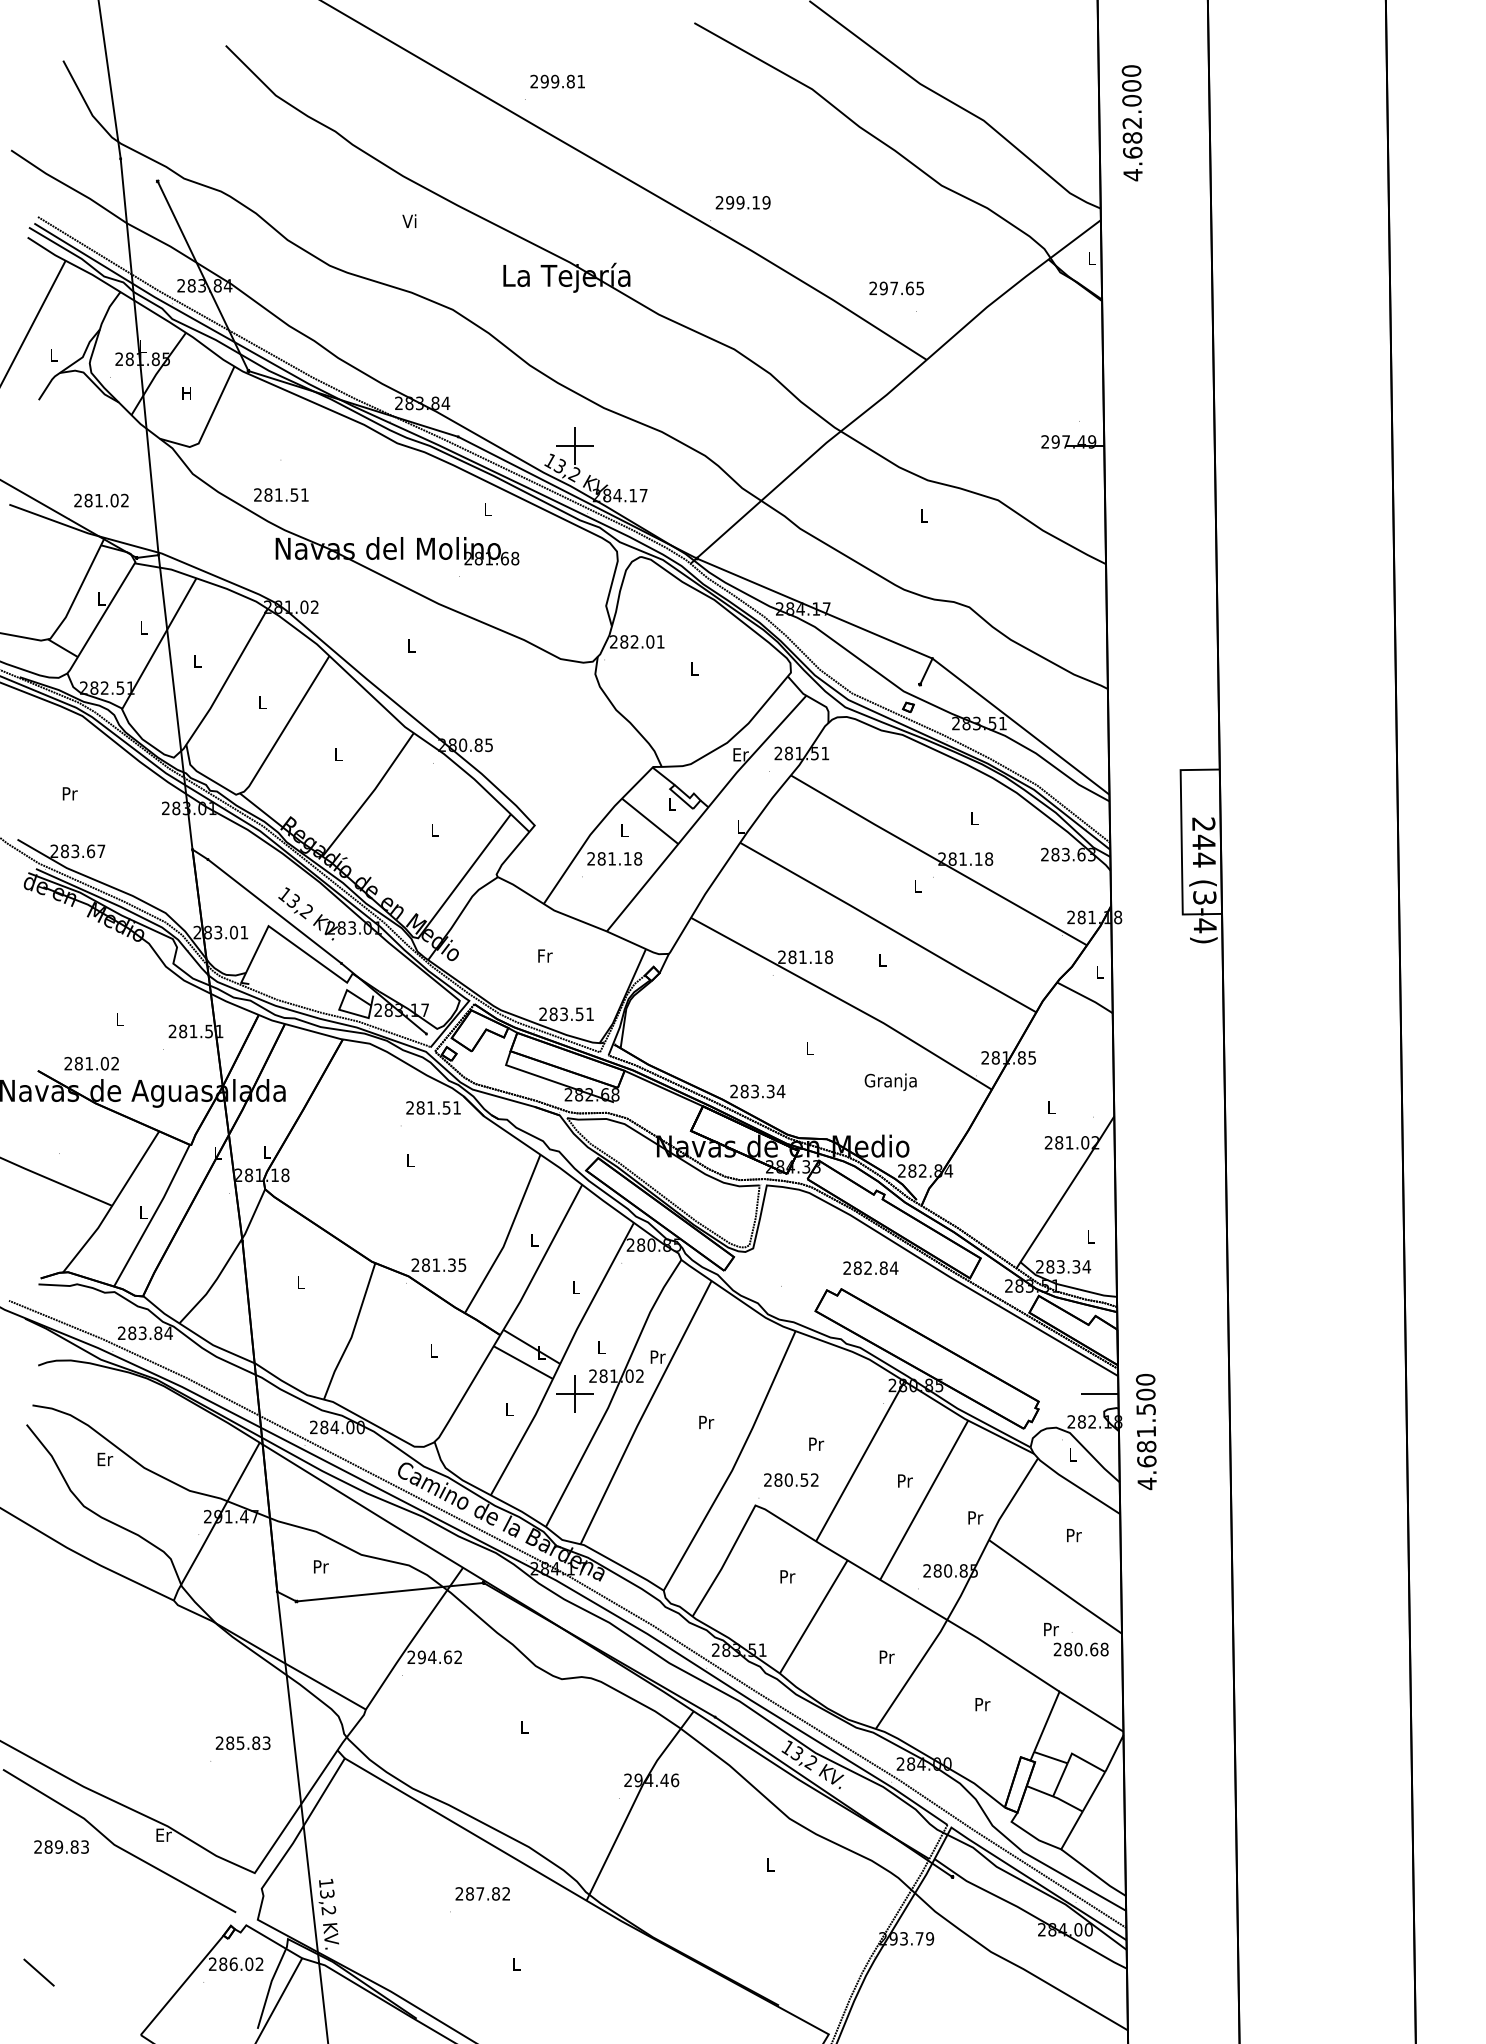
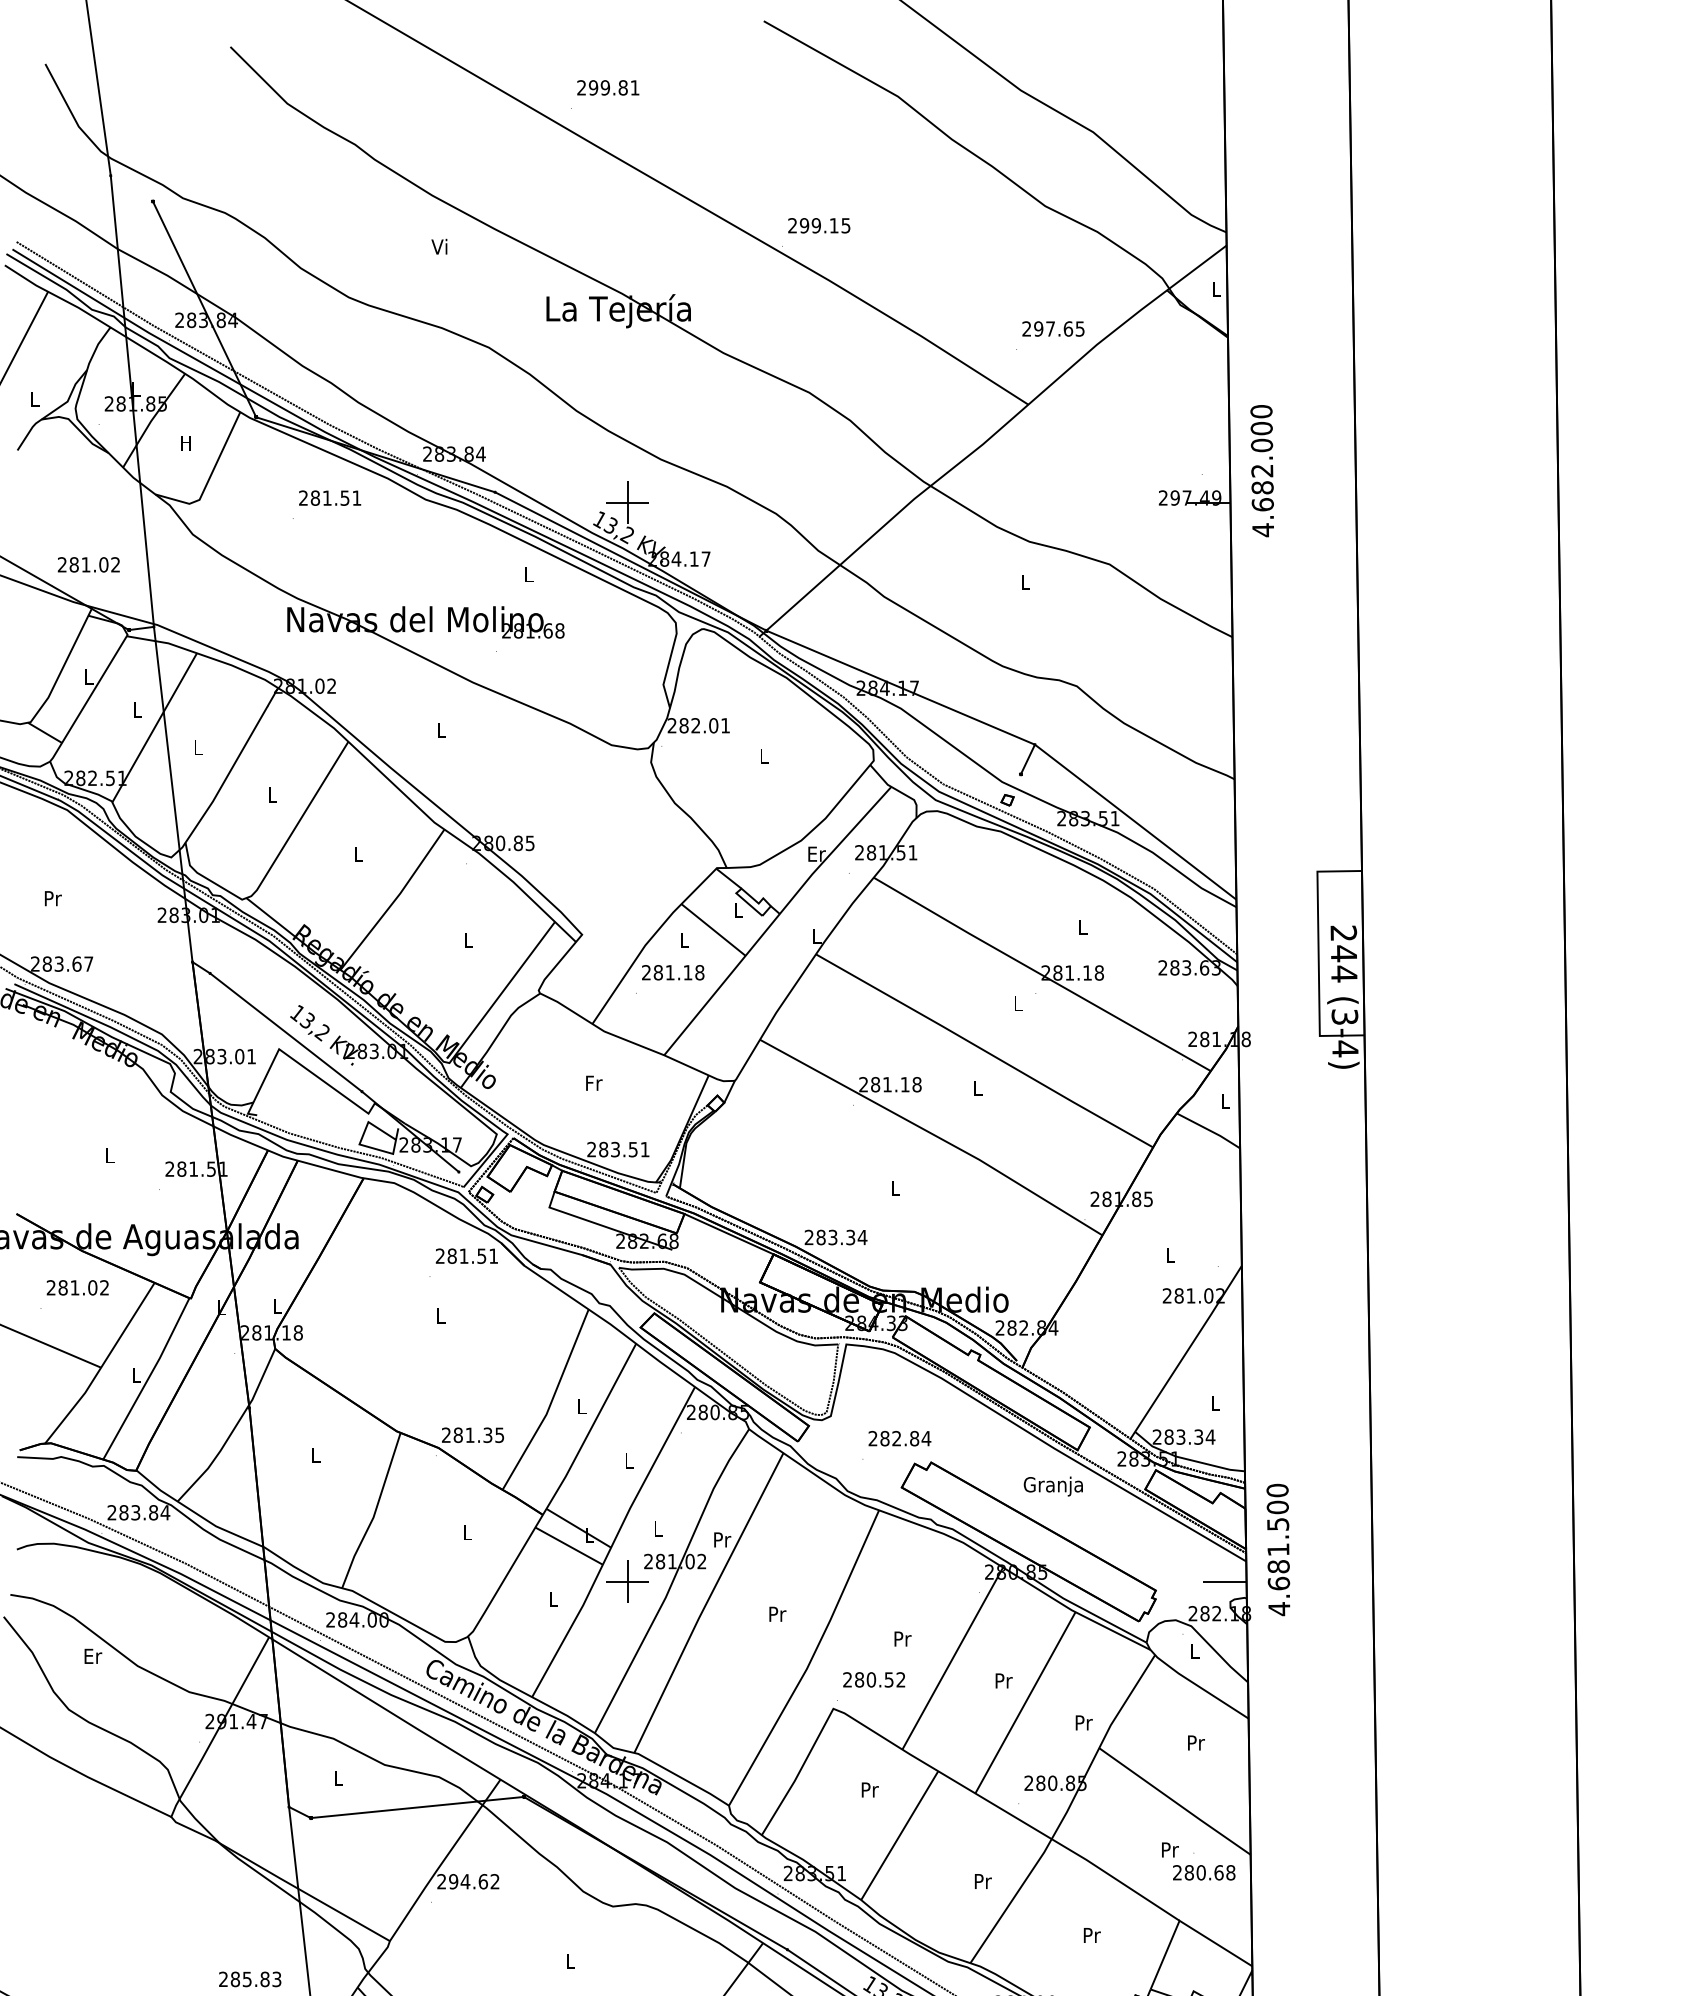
text: (1131, 123) -> (1261, 471), moved
text: (766, 202) -> (845, 225), 299.19 -> 299.15
text: (896, 288) -> (1053, 329), moved
text: (281, 494) -> (330, 497), moved
text: (91, 1063) -> (77, 1287), moved
text: (890, 1081) -> (1053, 1485), moved
text: (870, 1267) -> (899, 1437), moved
text: (1146, 1432) -> (1278, 1550), moved
text: (321, 1566) -> (339, 1778), Pr -> L

